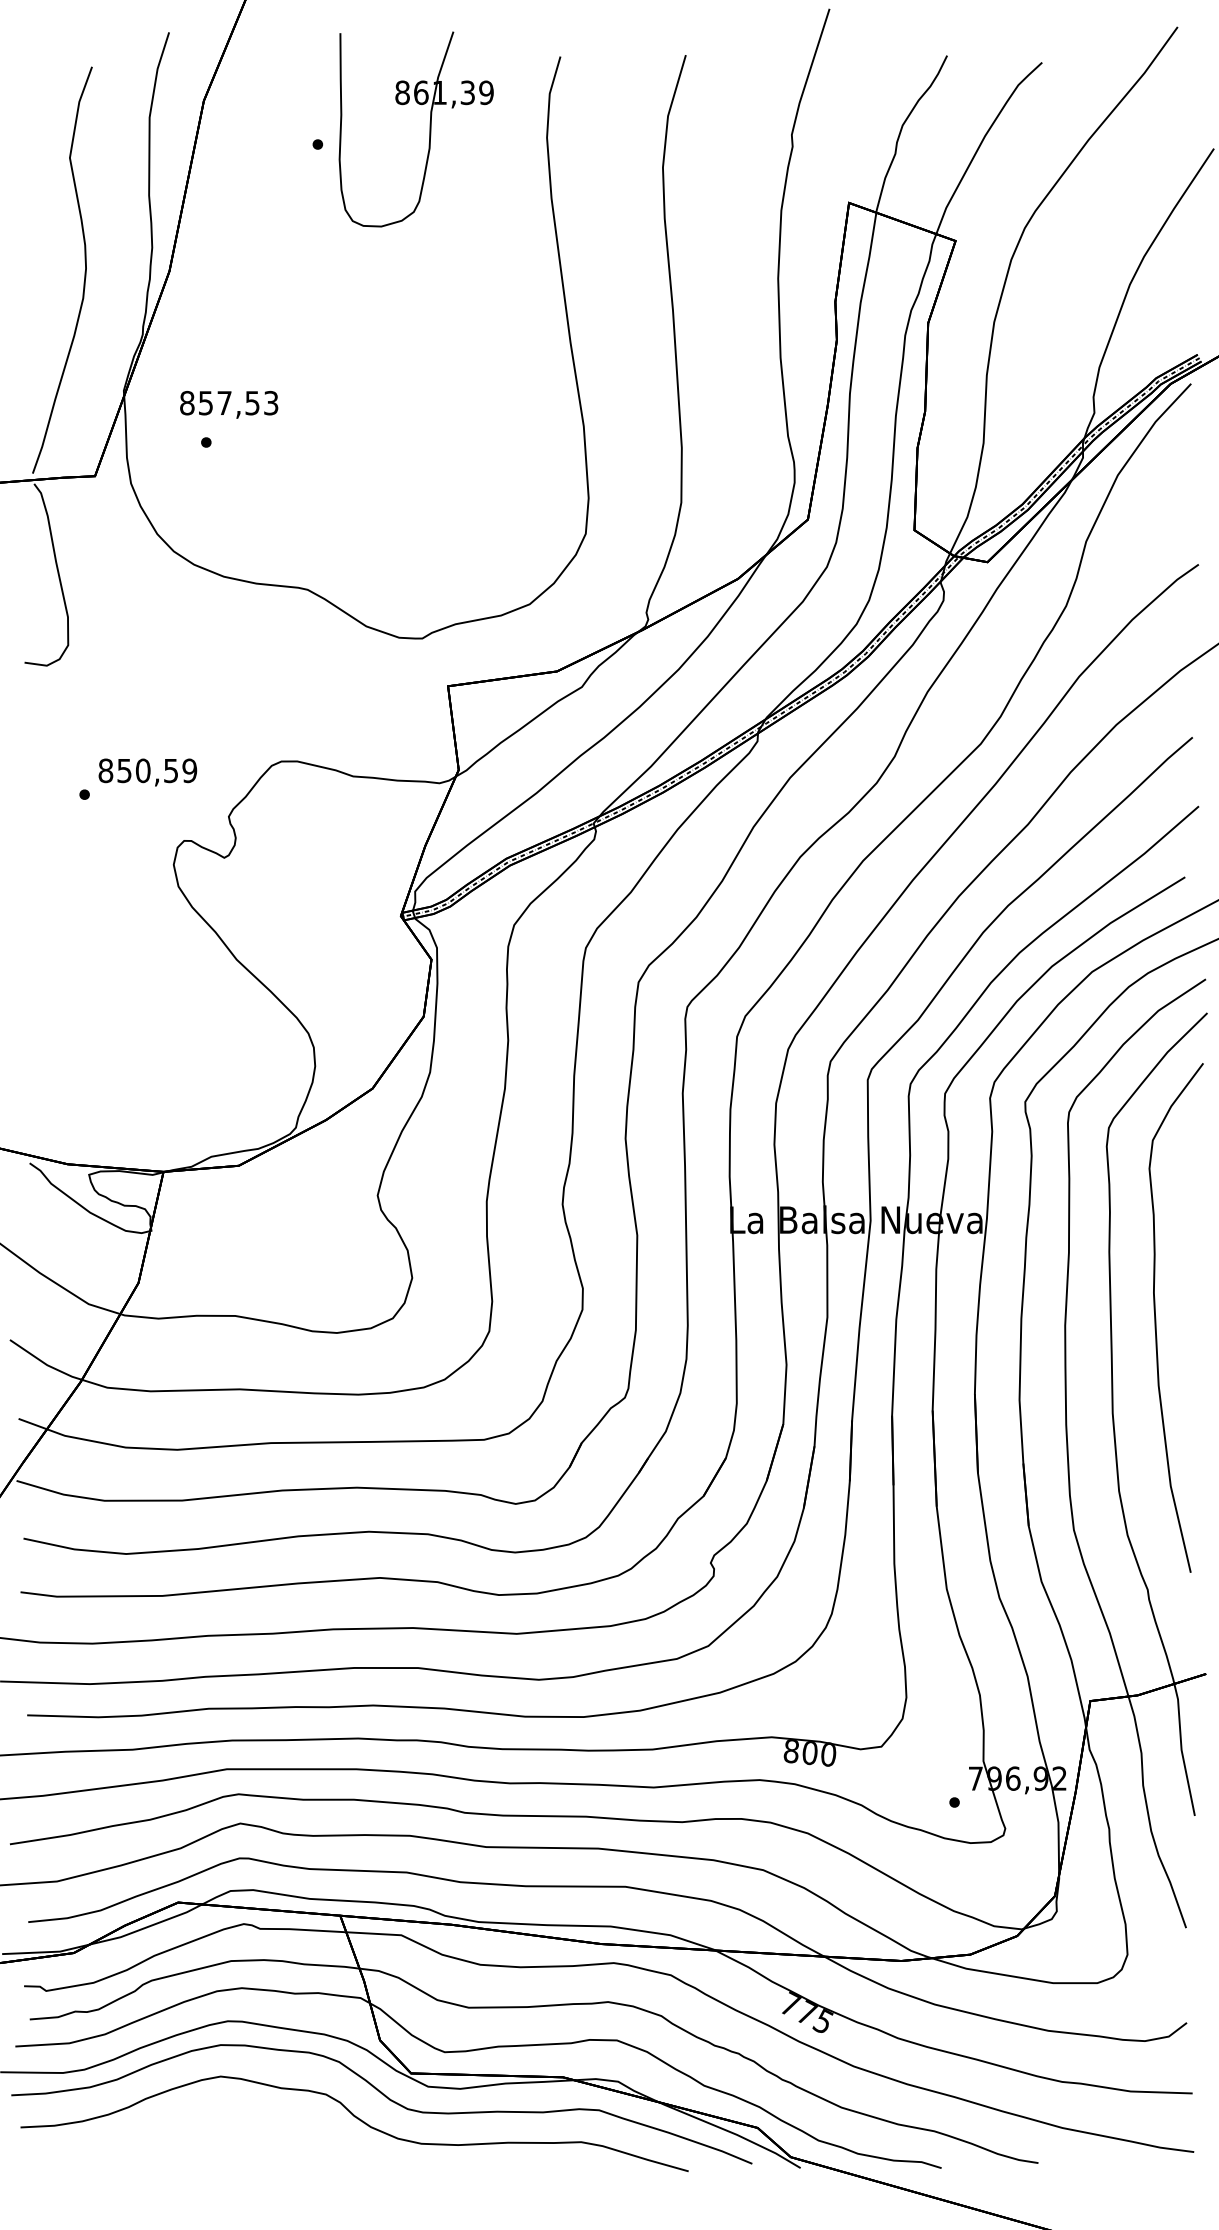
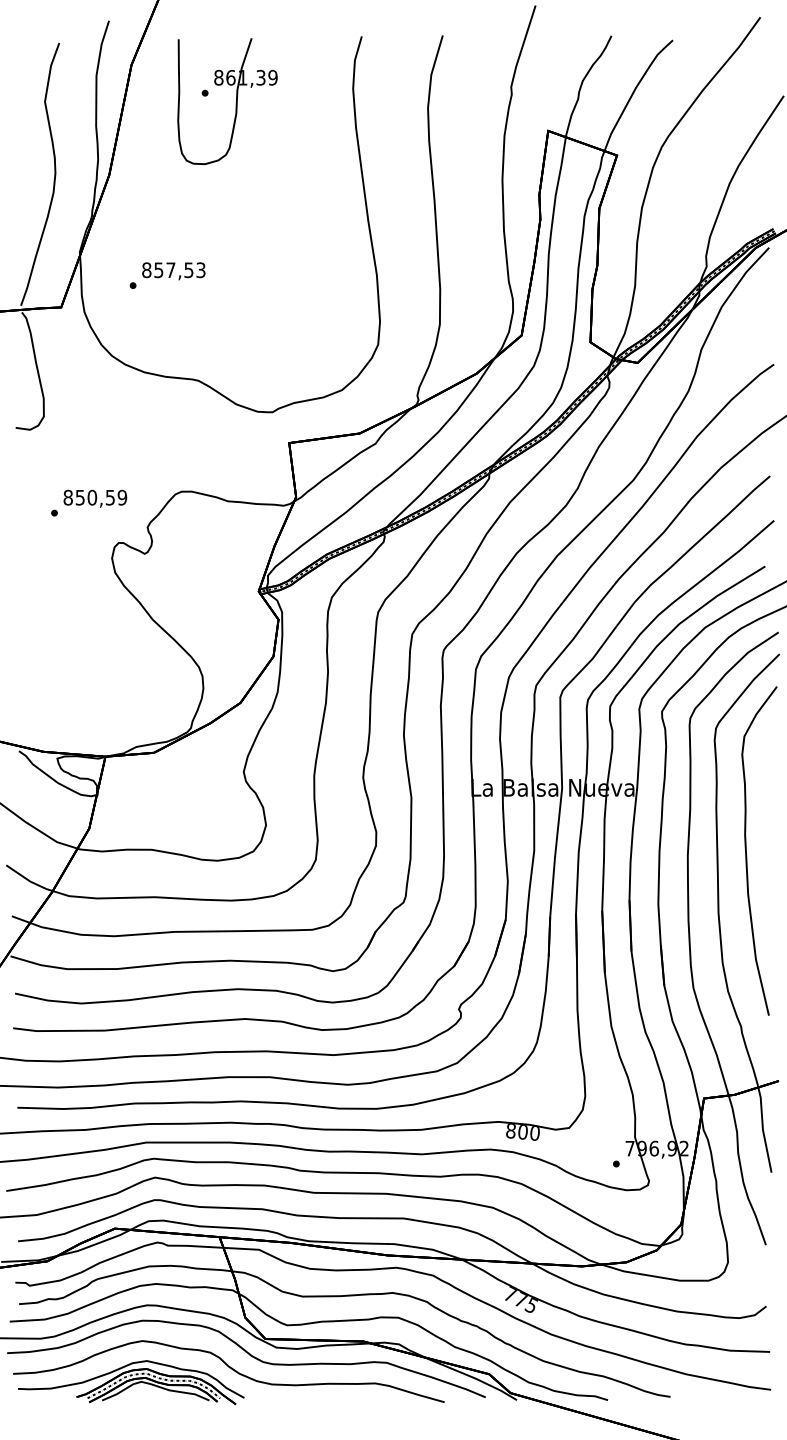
part: (428, 131) -> (235, 102), moved
text: (228, 405) -> (173, 271), moved
part: (203, 2140) -> (131, 1382), added

